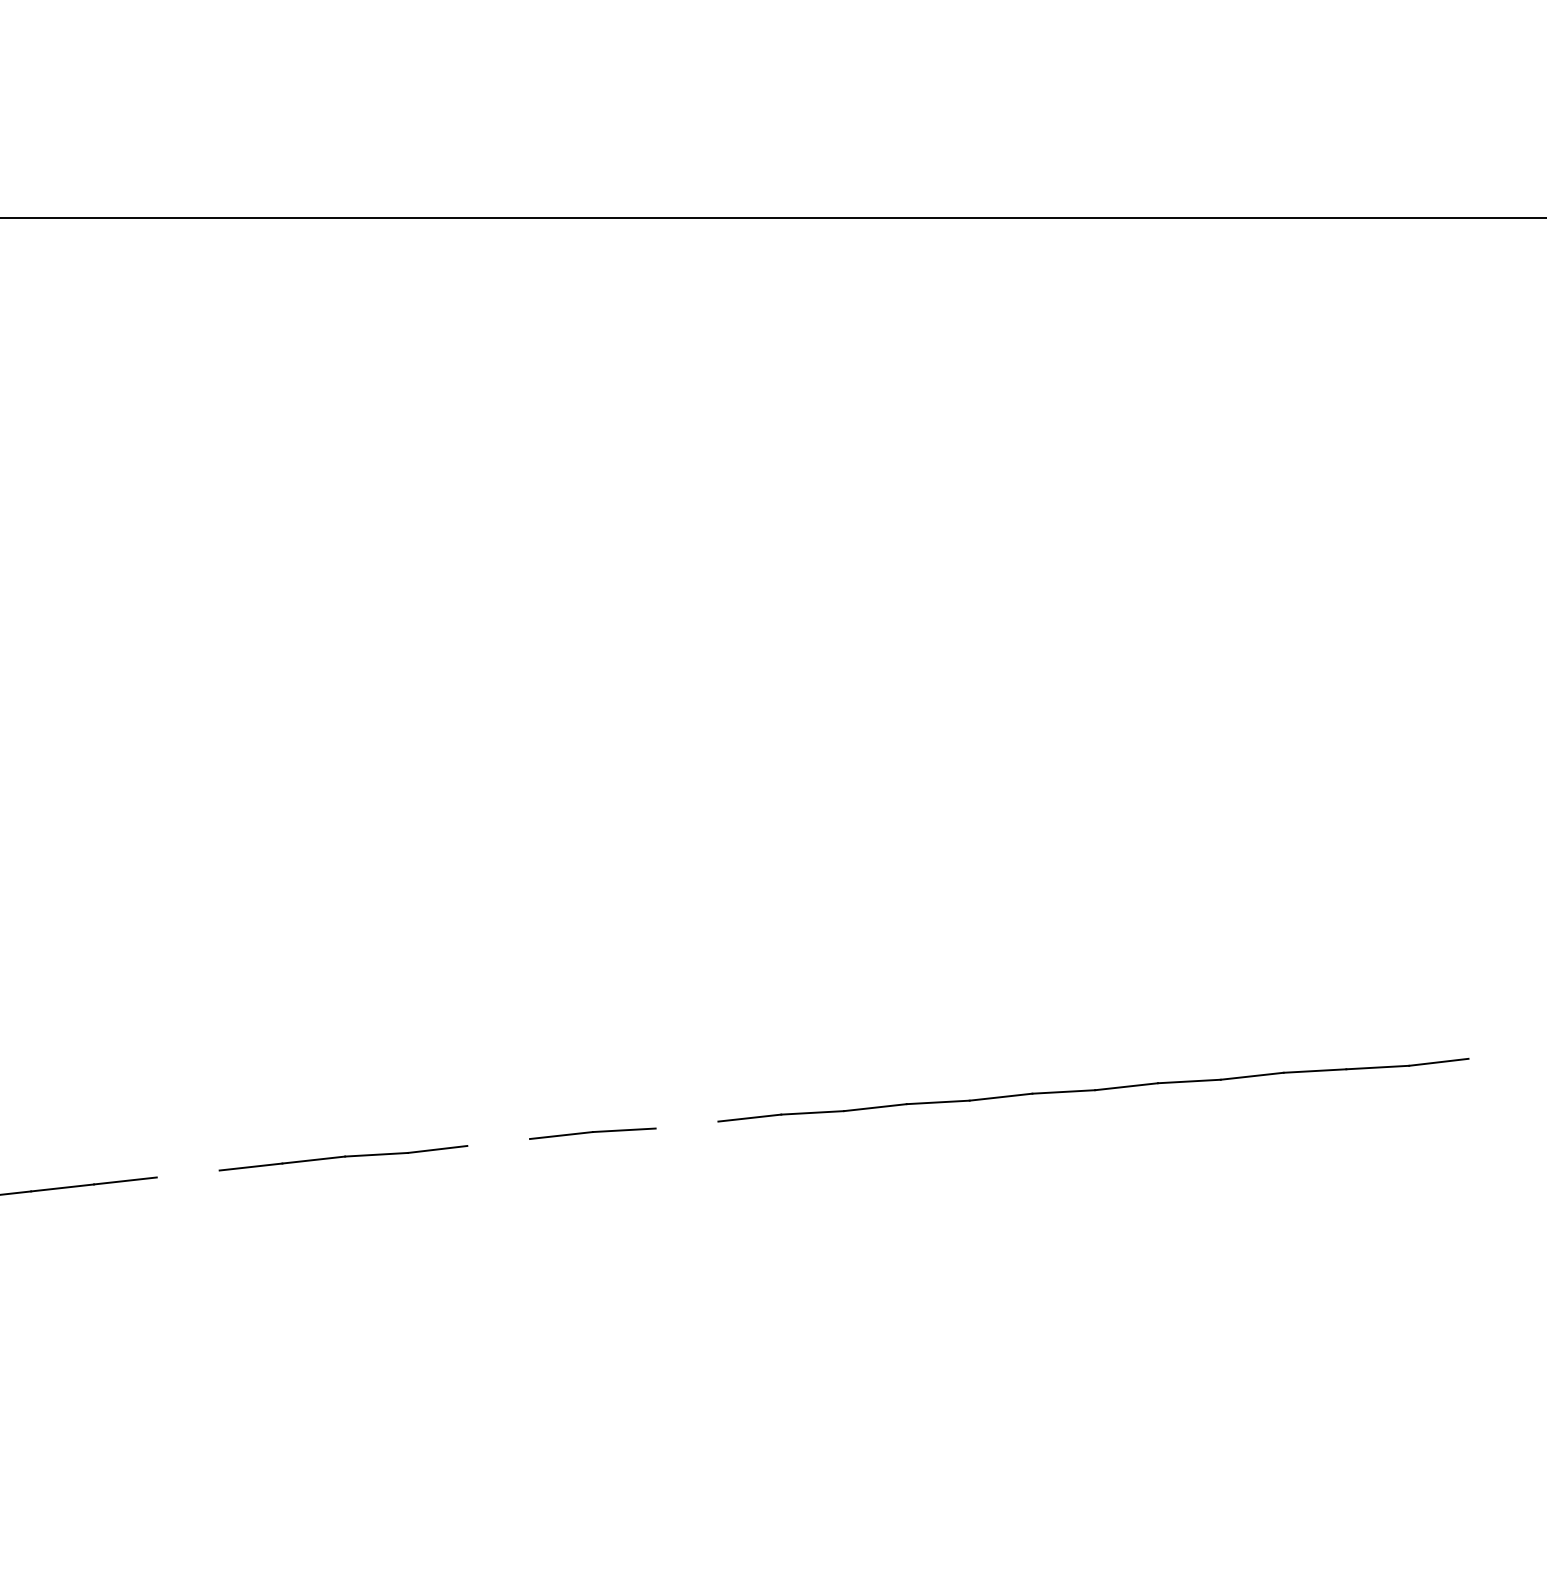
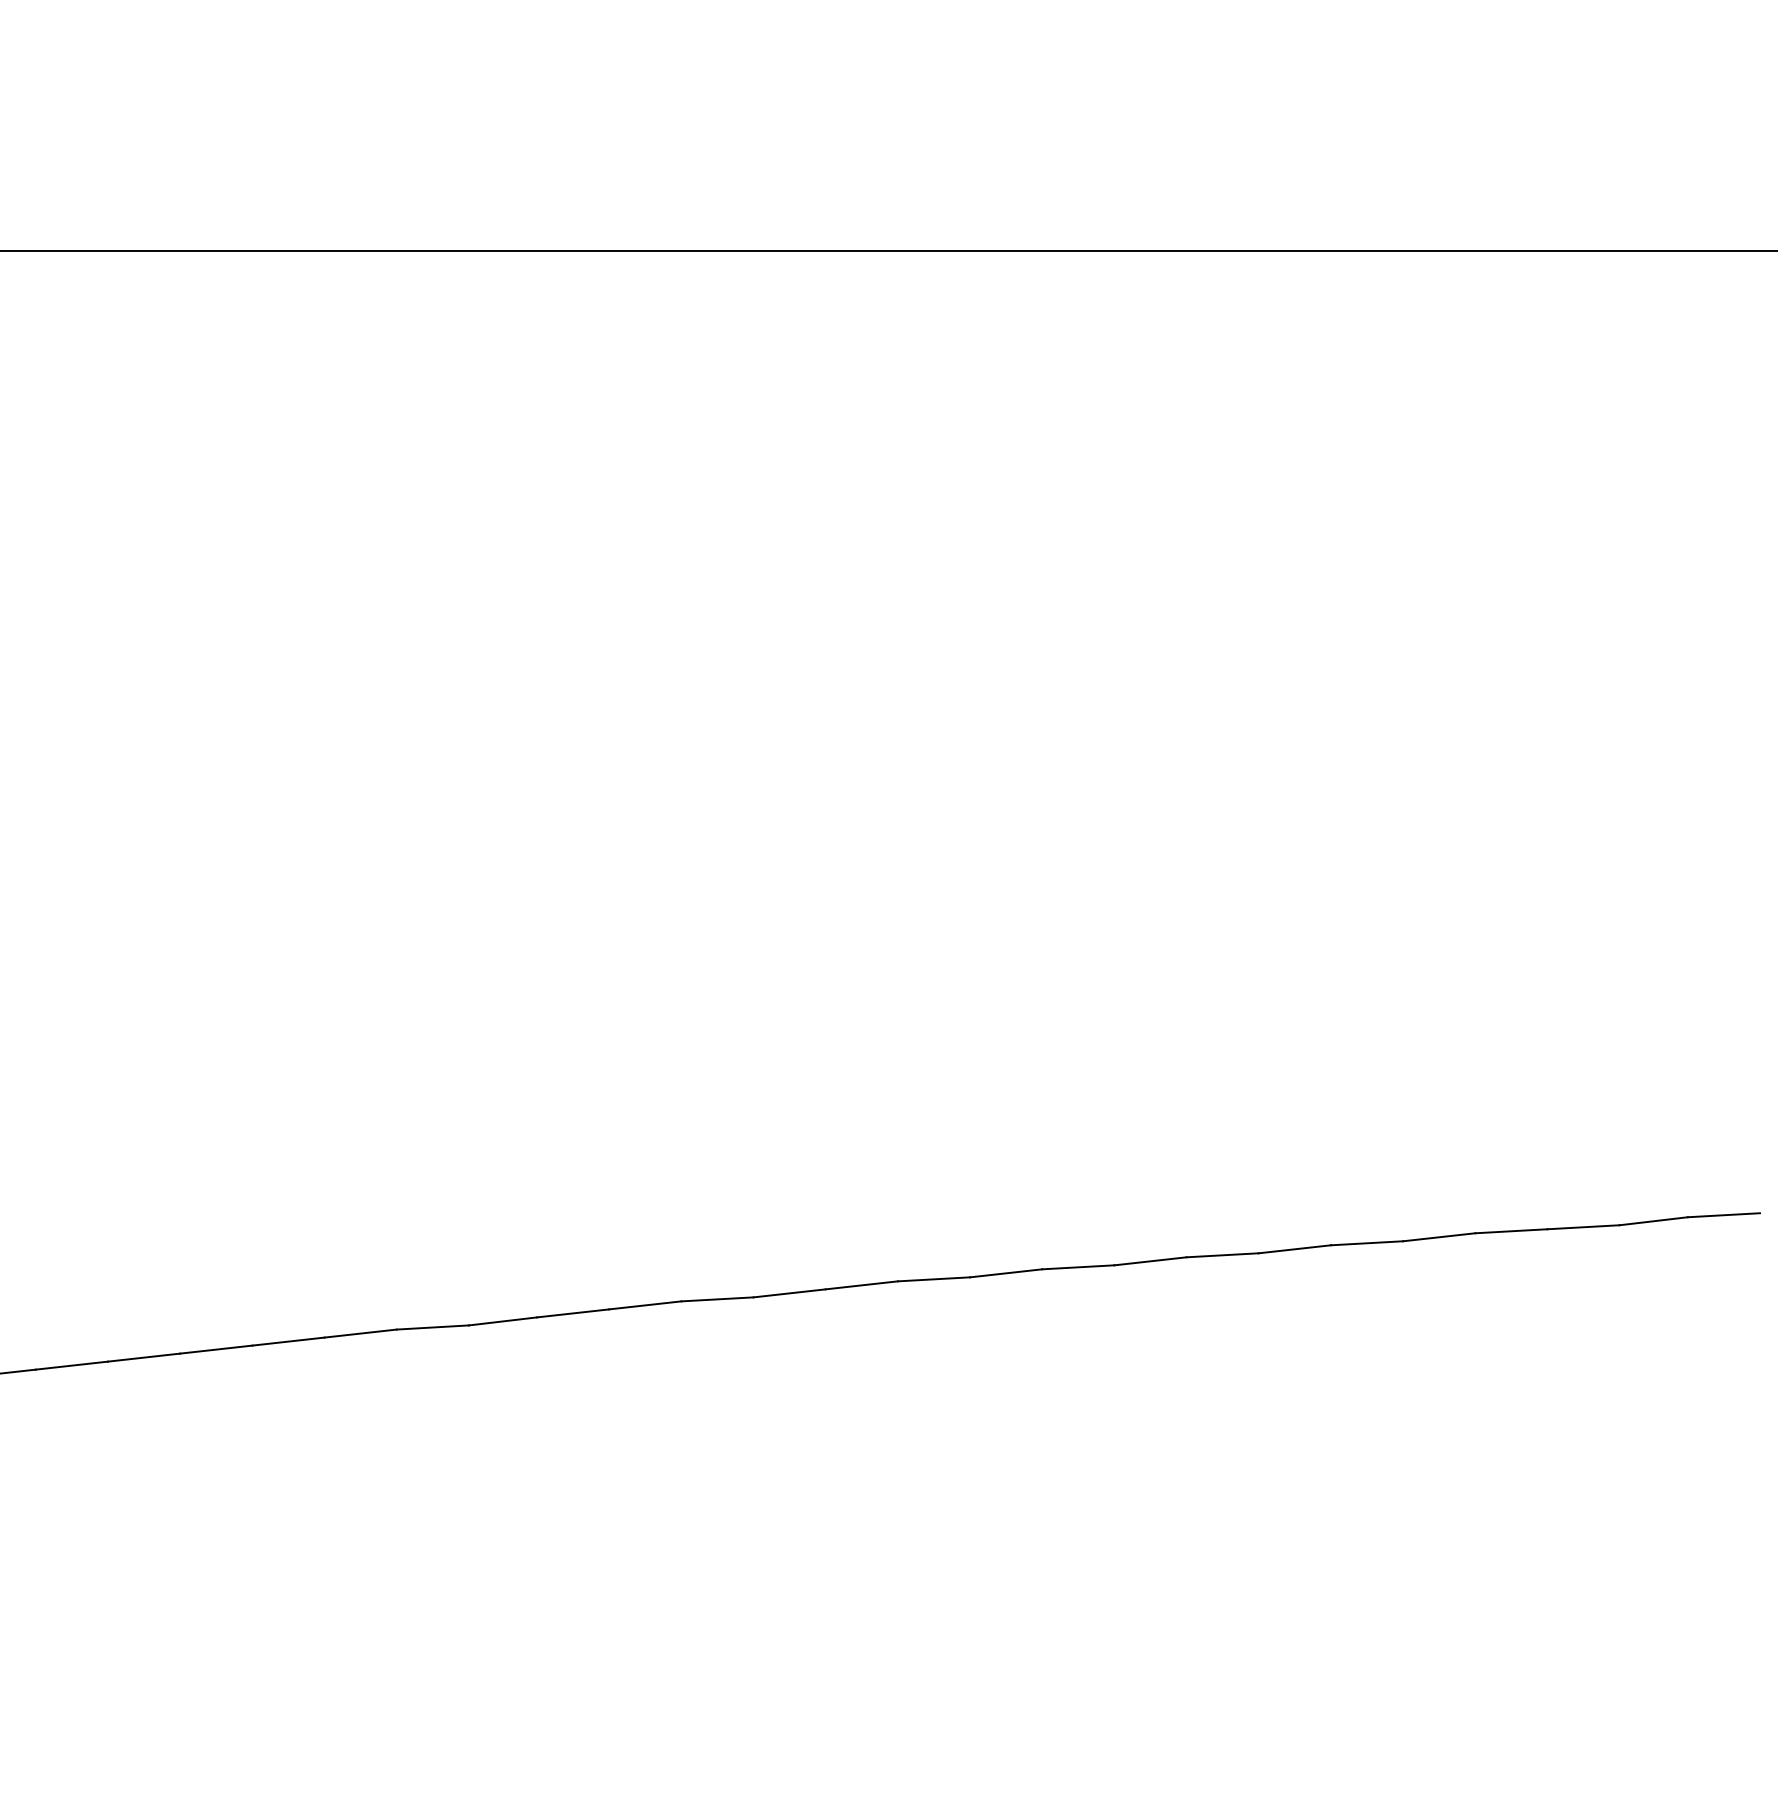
line: (1499, 1056) -> (1723, 1214), added
line: (686, 1124) -> (789, 1292), added
line: (498, 1142) -> (572, 1313), added
line: (187, 1173) -> (215, 1349), added

